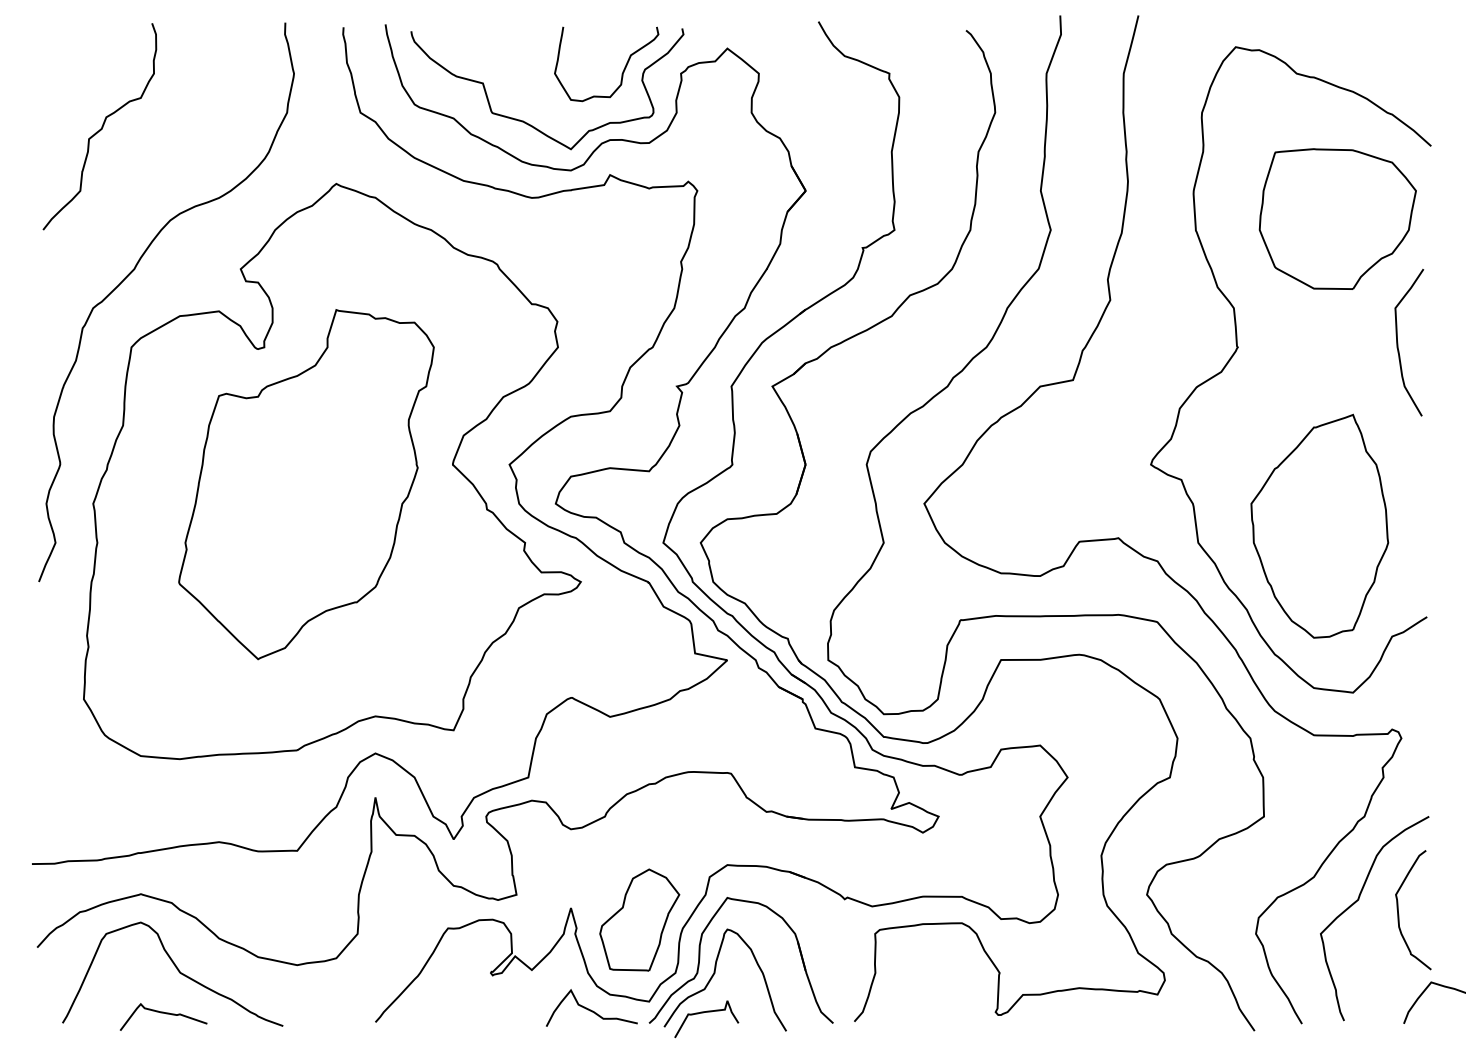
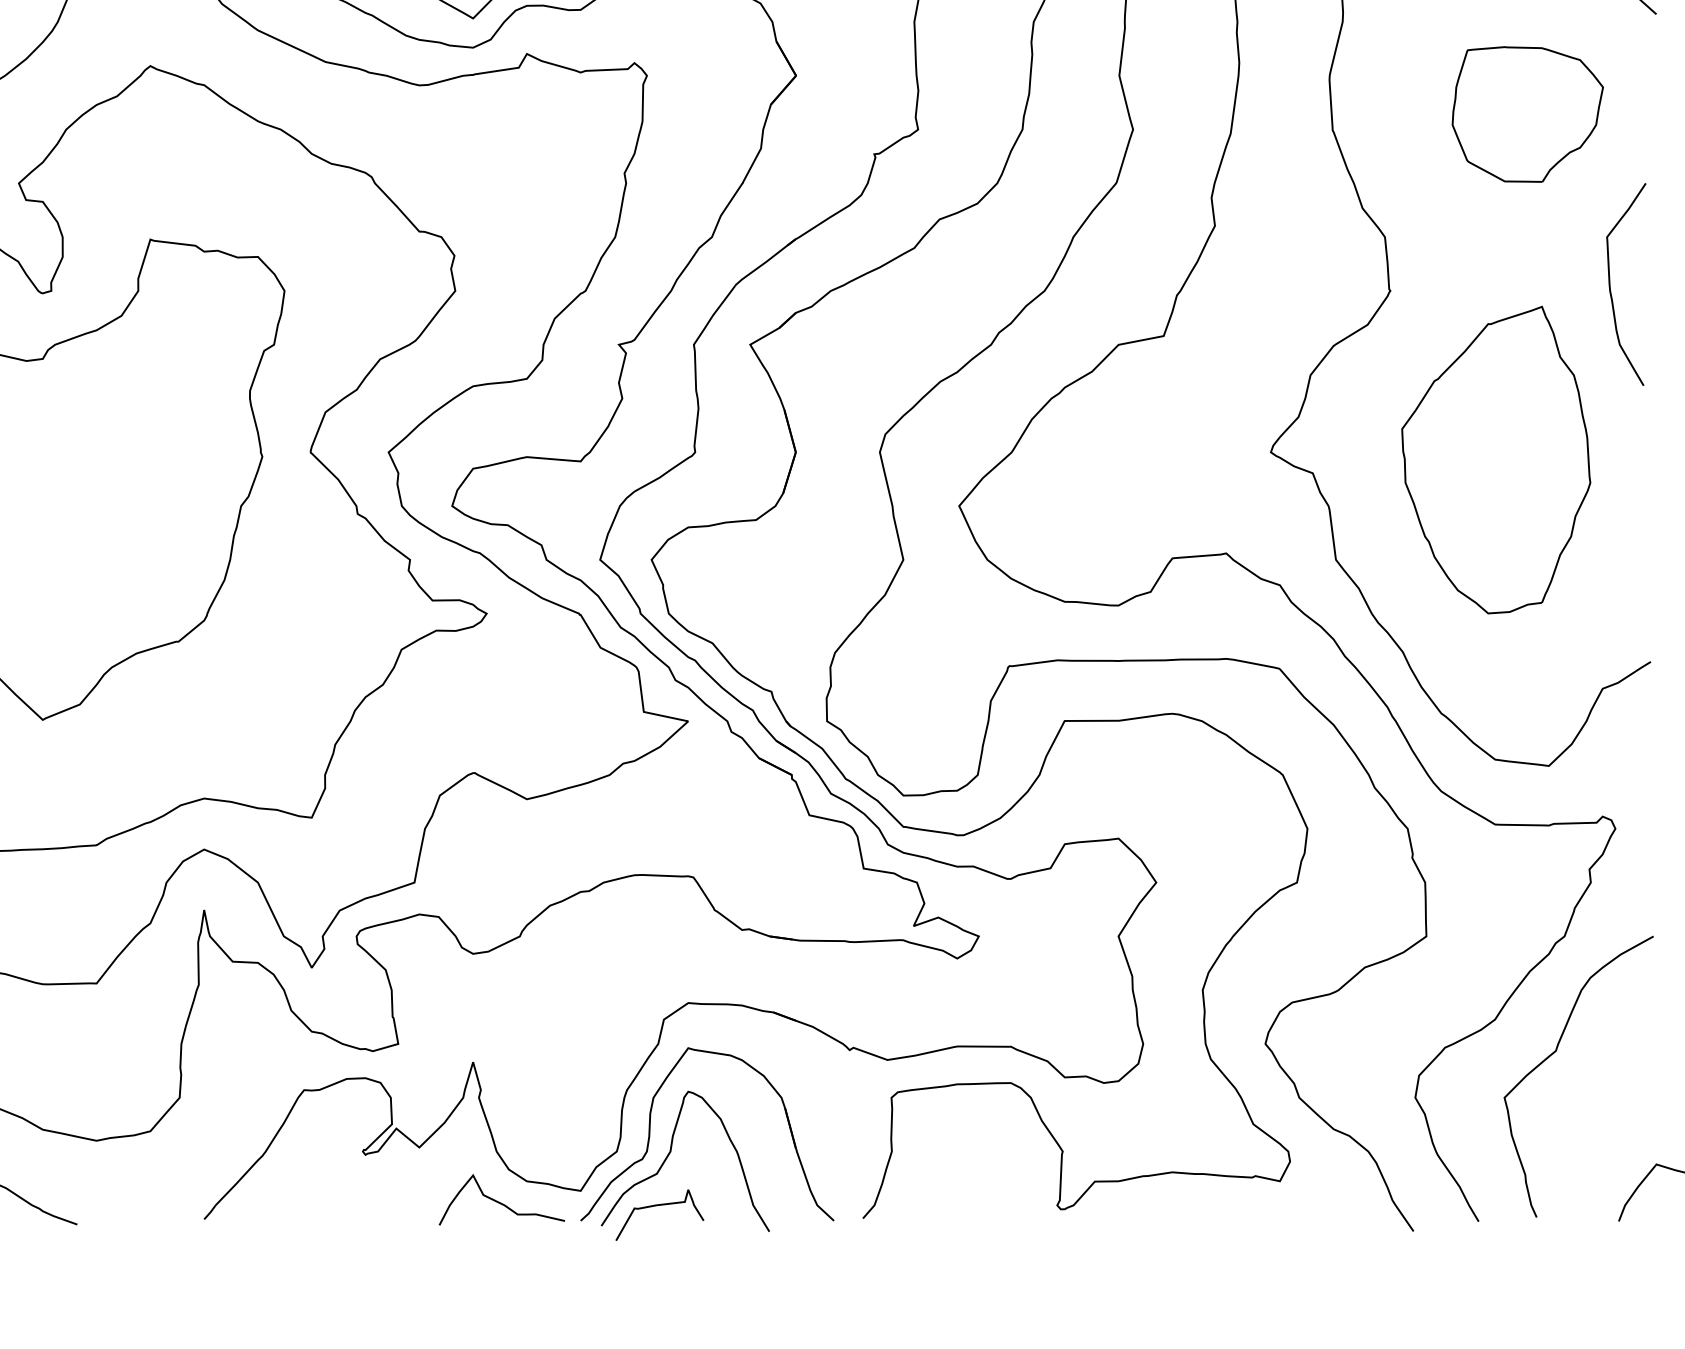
part: (1337, 218) -> (1527, 113), size x0.7
part: (1319, 525) -> (1495, 458), moved
curve: (1399, 914) -> (1612, 1071), removed
part: (639, 919) -> (567, 1077), removed

